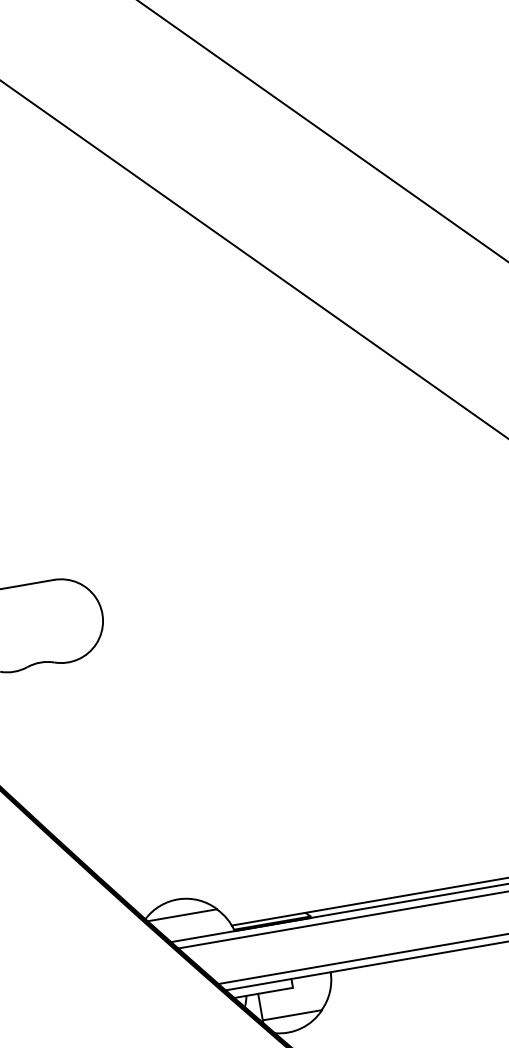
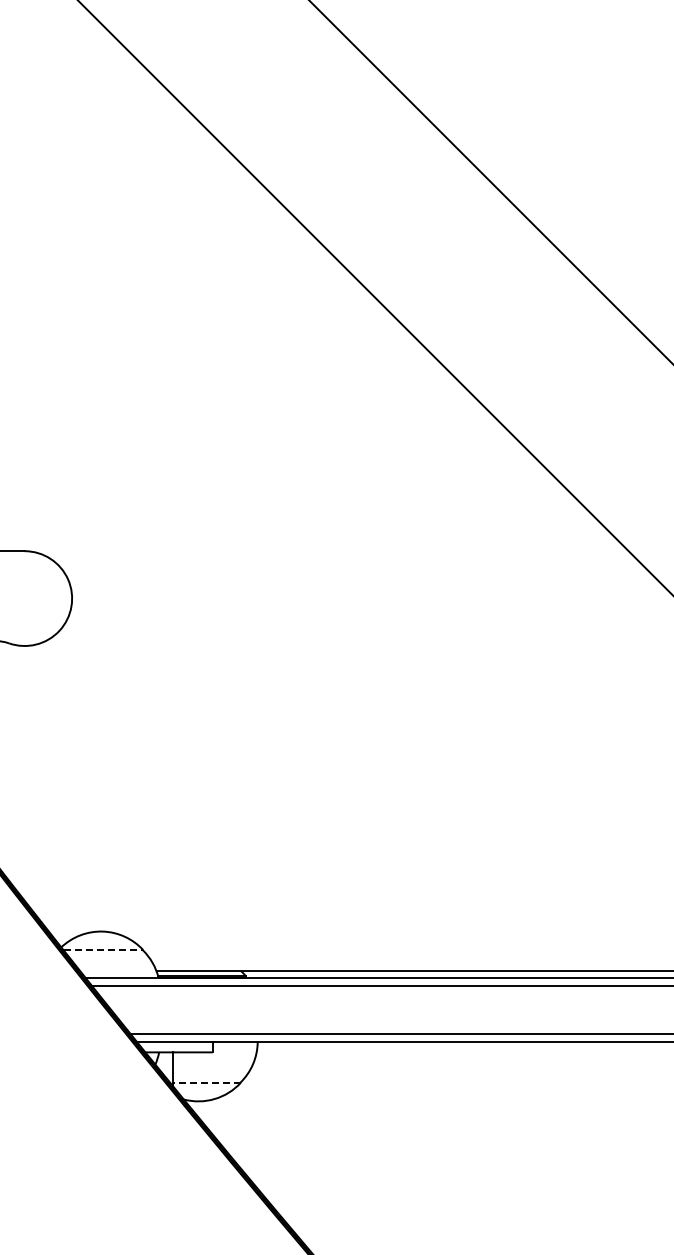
line: (182, 915) -> (103, 950), solid -> dashed
line: (292, 1014) -> (206, 1082), solid -> dashed

